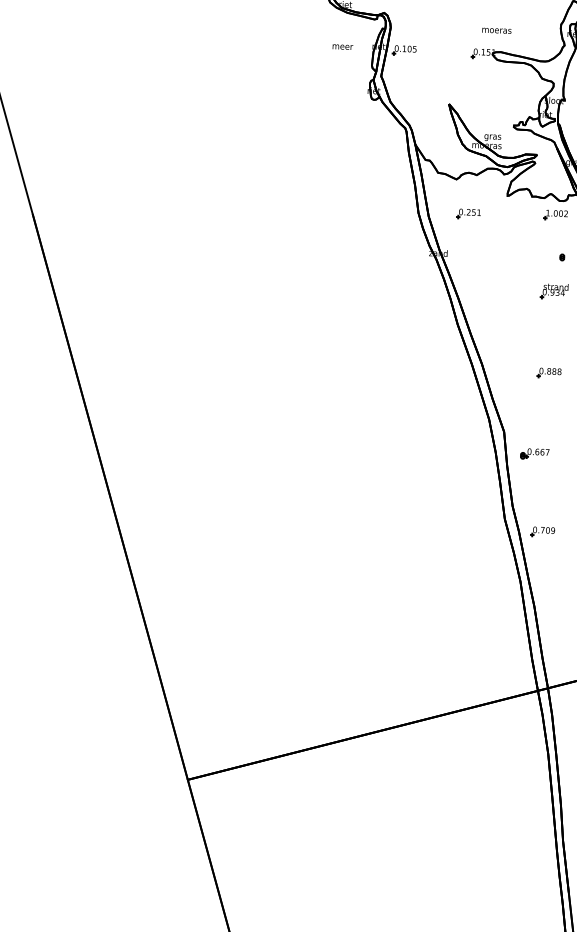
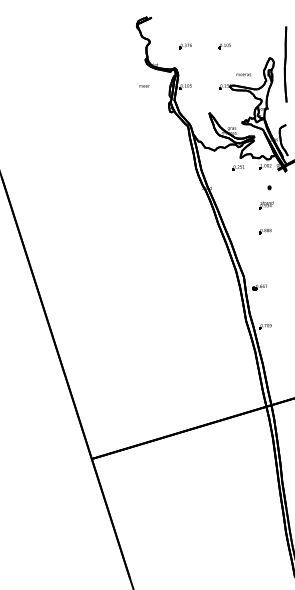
text: (496, 29) -> (243, 74), moved
text: (342, 47) -> (144, 86), moved
part: (468, 213) -> (238, 167), moved
part: (549, 373) -> (265, 231), moved

